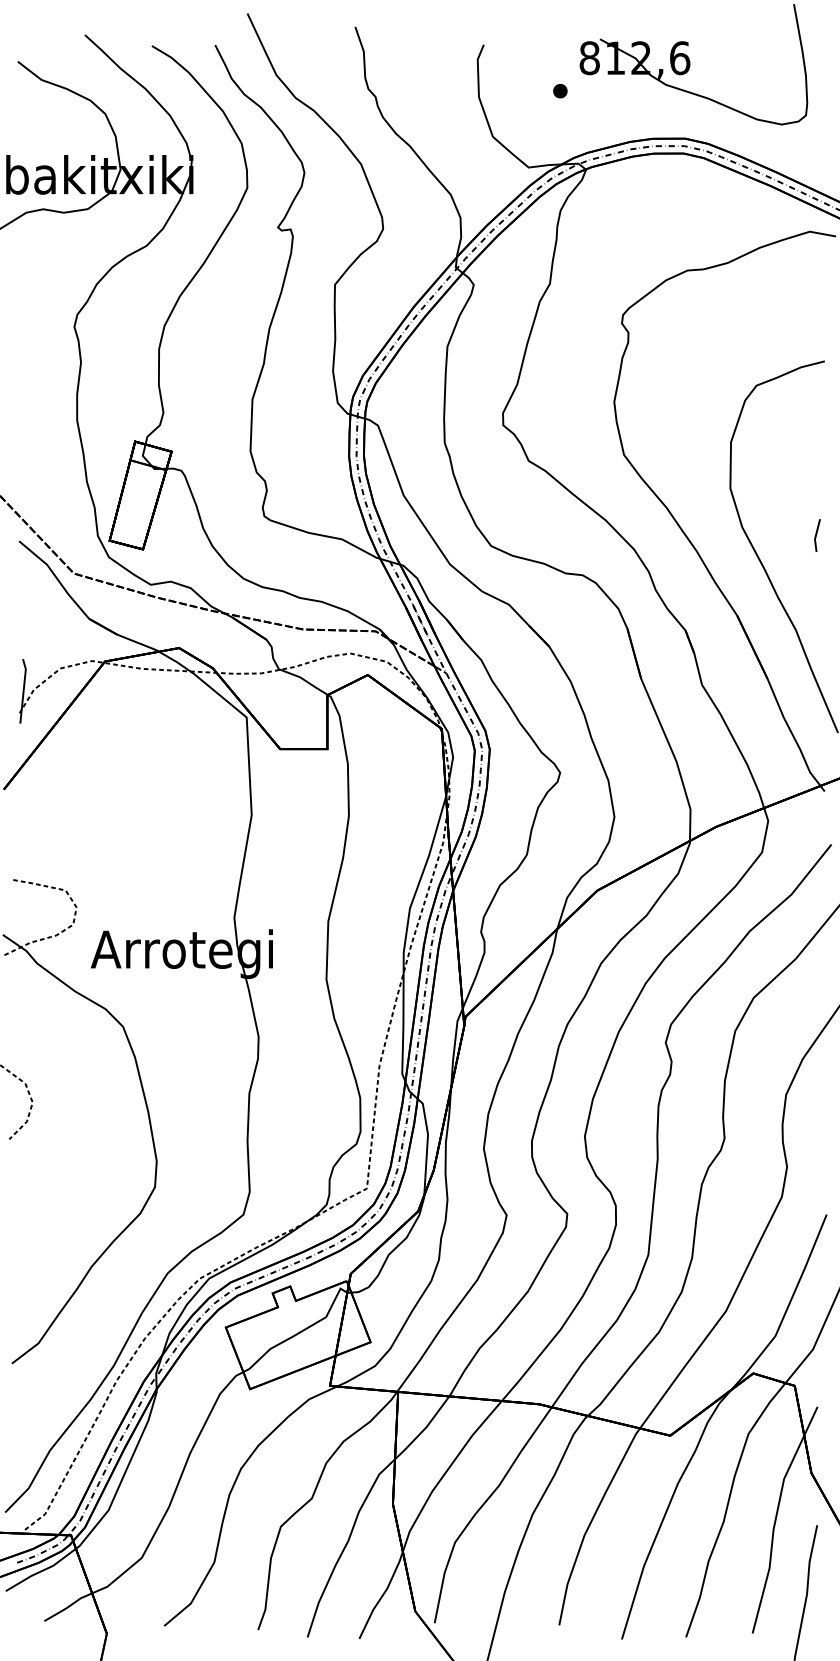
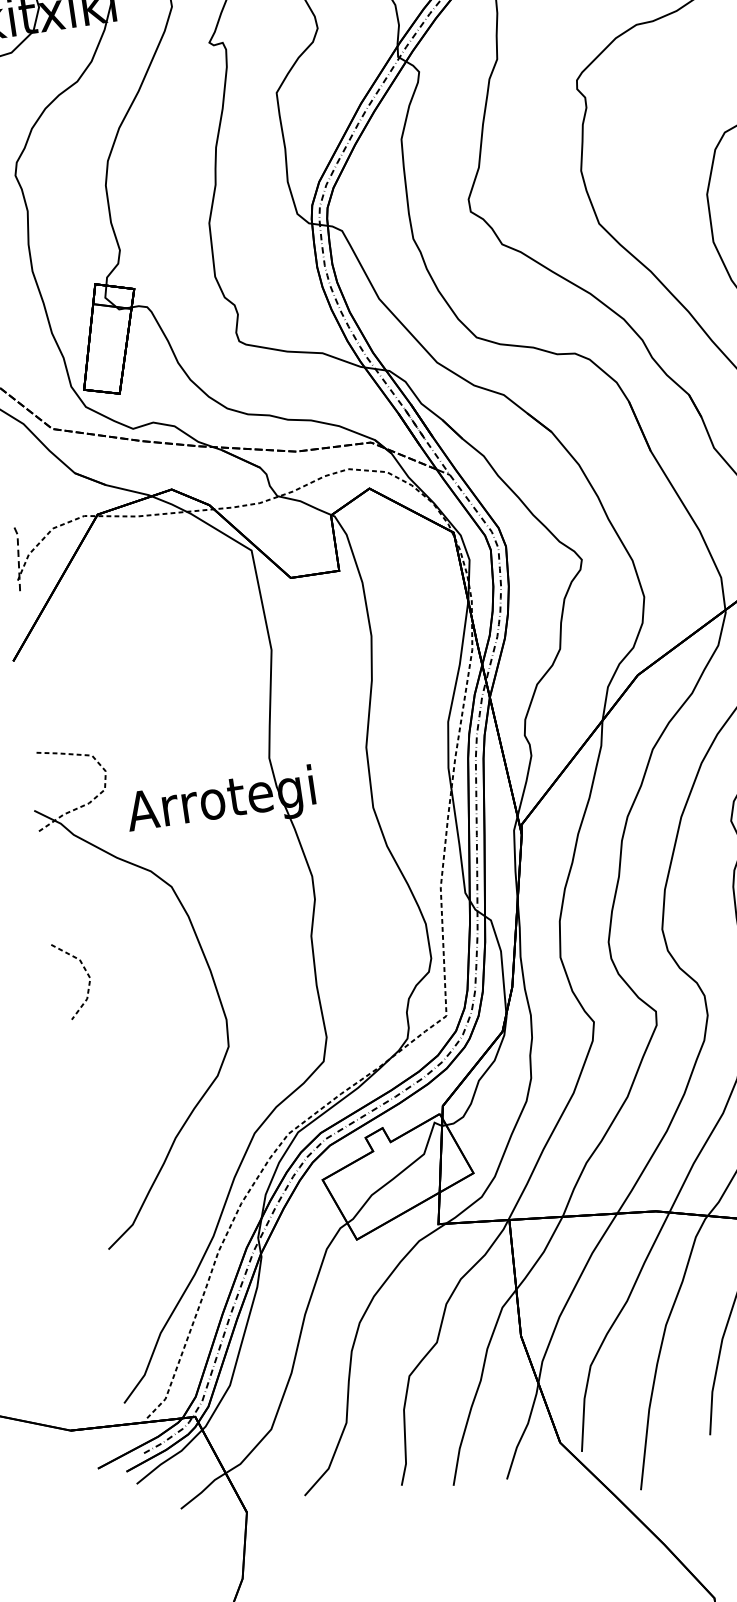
line: (23, 690) -> (18, 556), solid -> dashed

